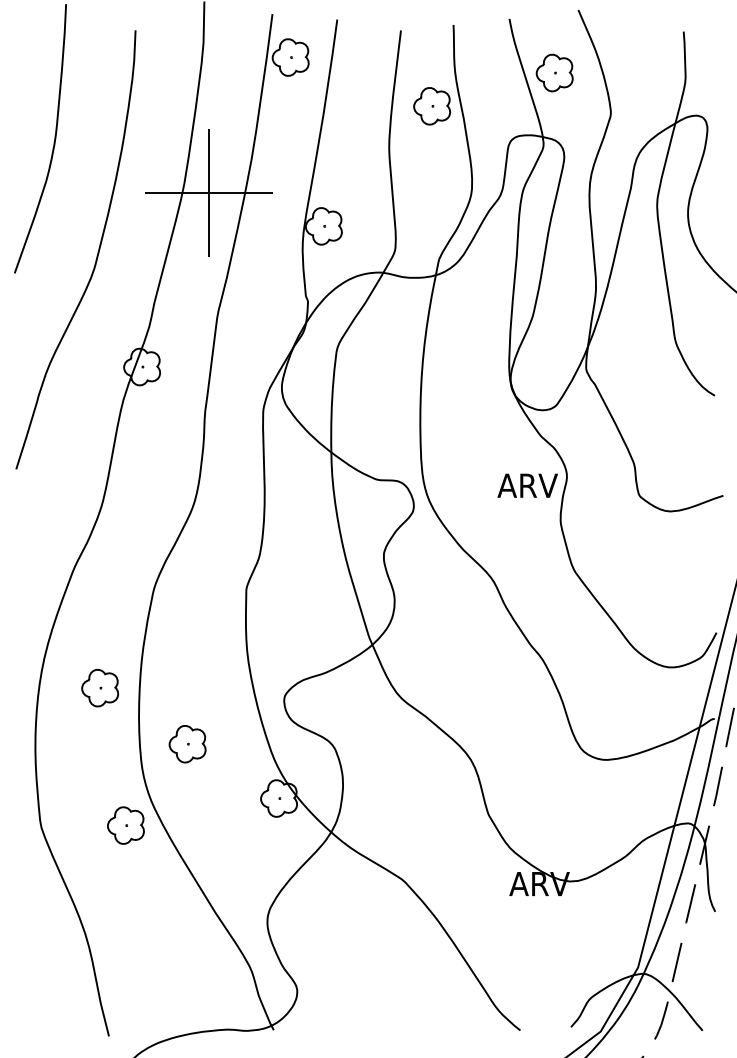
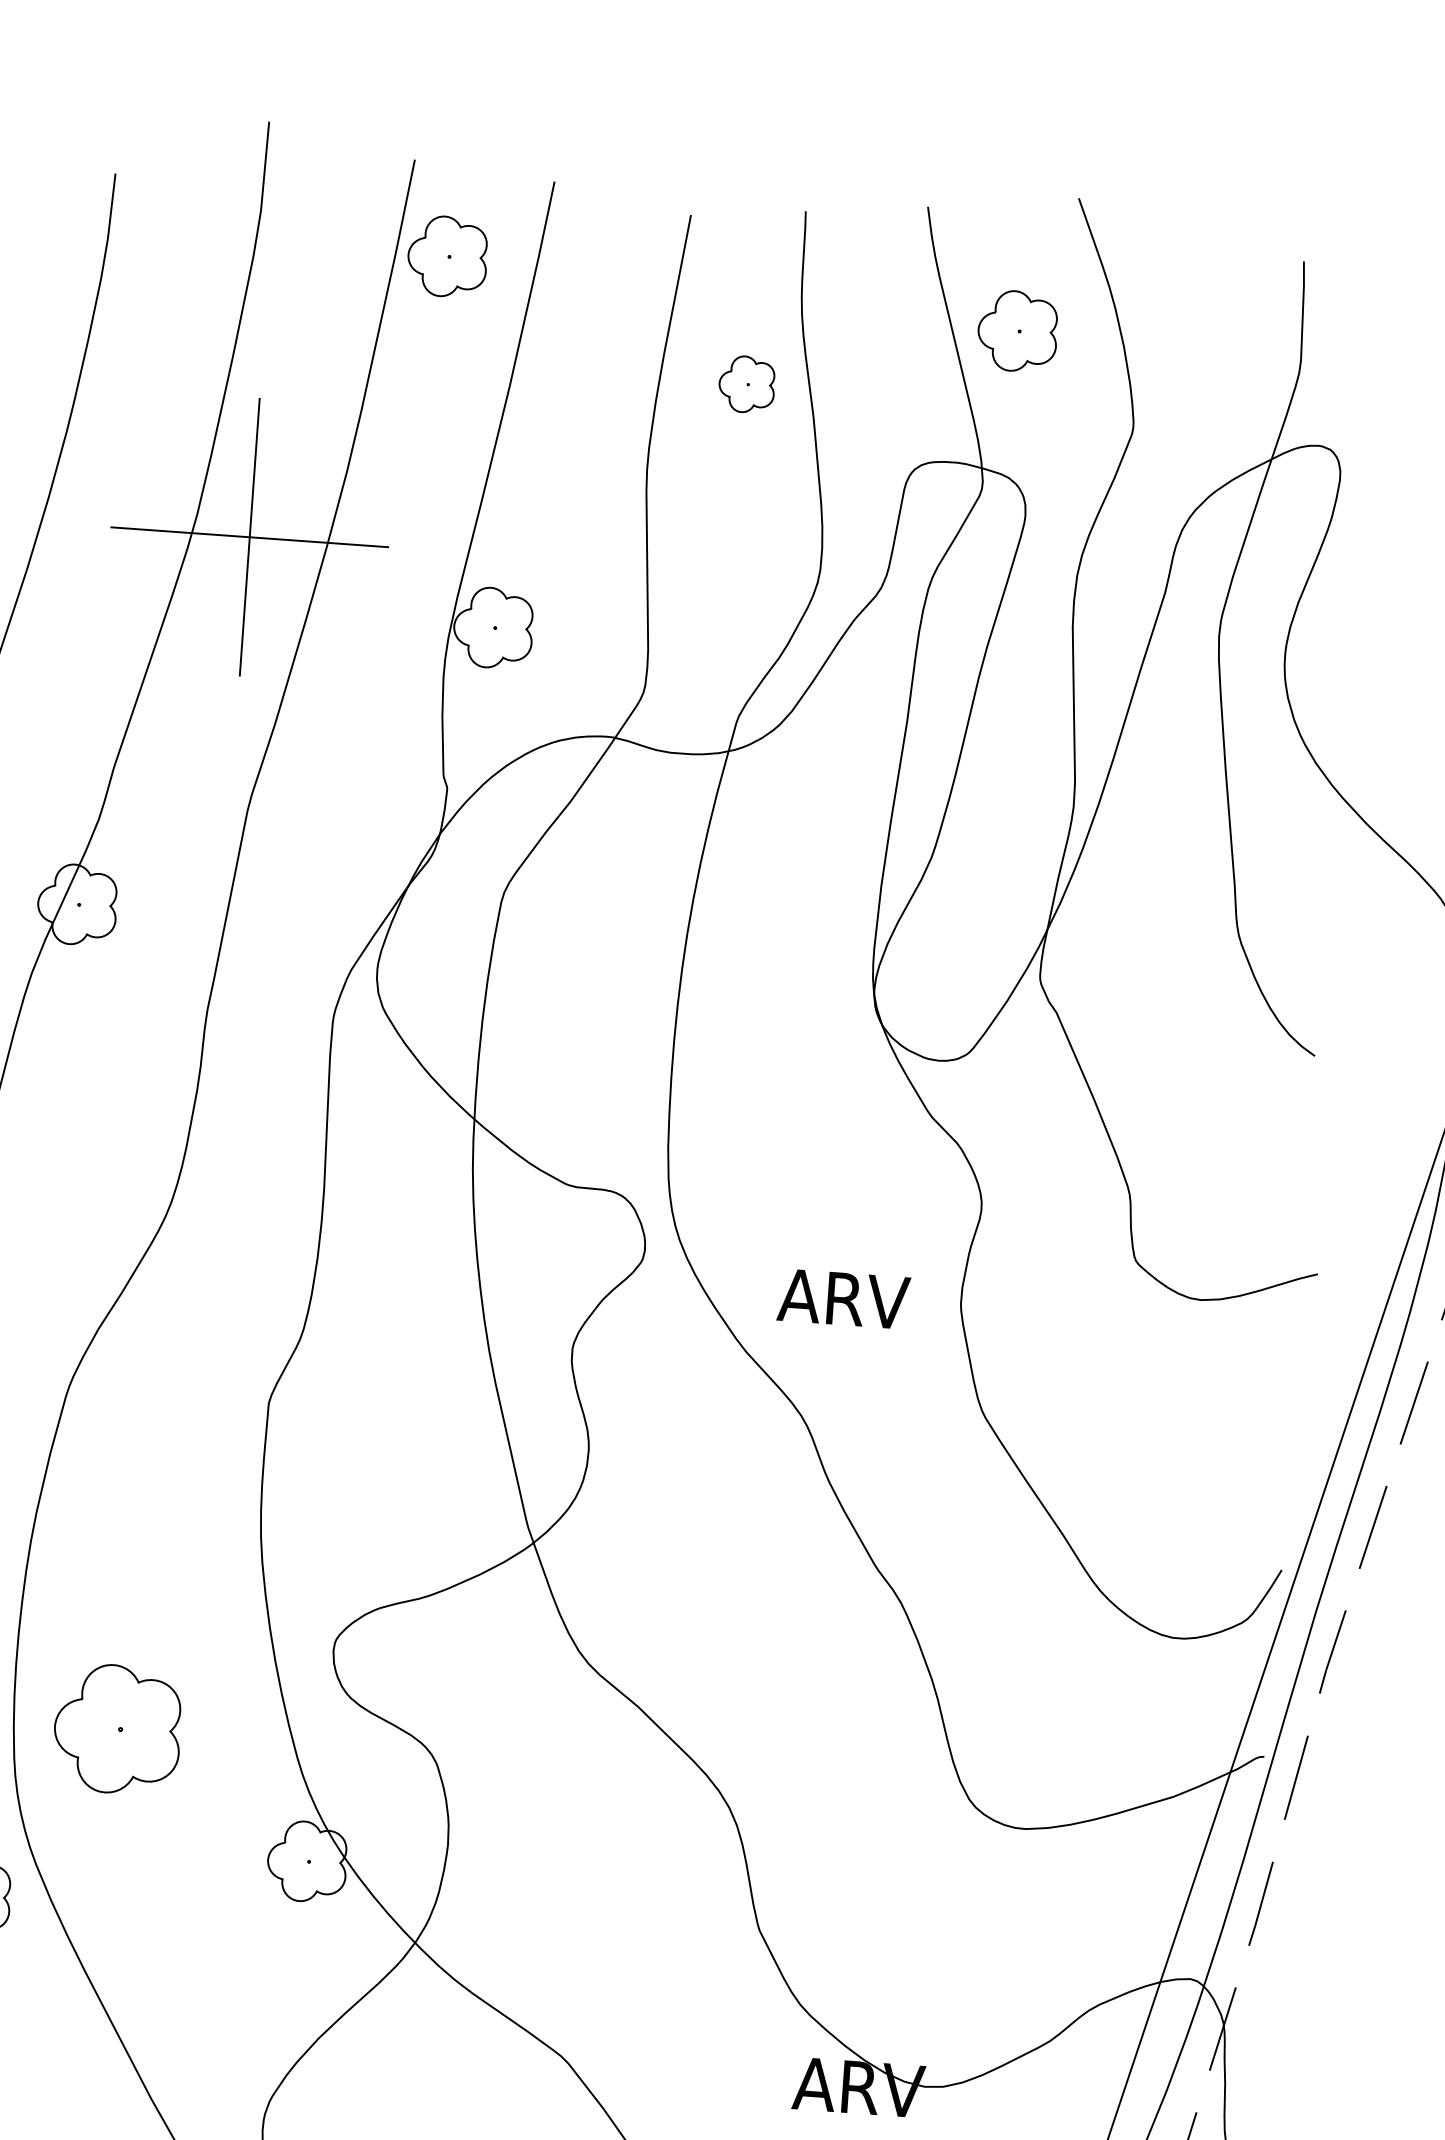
part: (432, 106) -> (747, 384), size x0.7
text: (527, 485) -> (843, 1298), moved
part: (187, 744) -> (117, 1730), size x1.6

